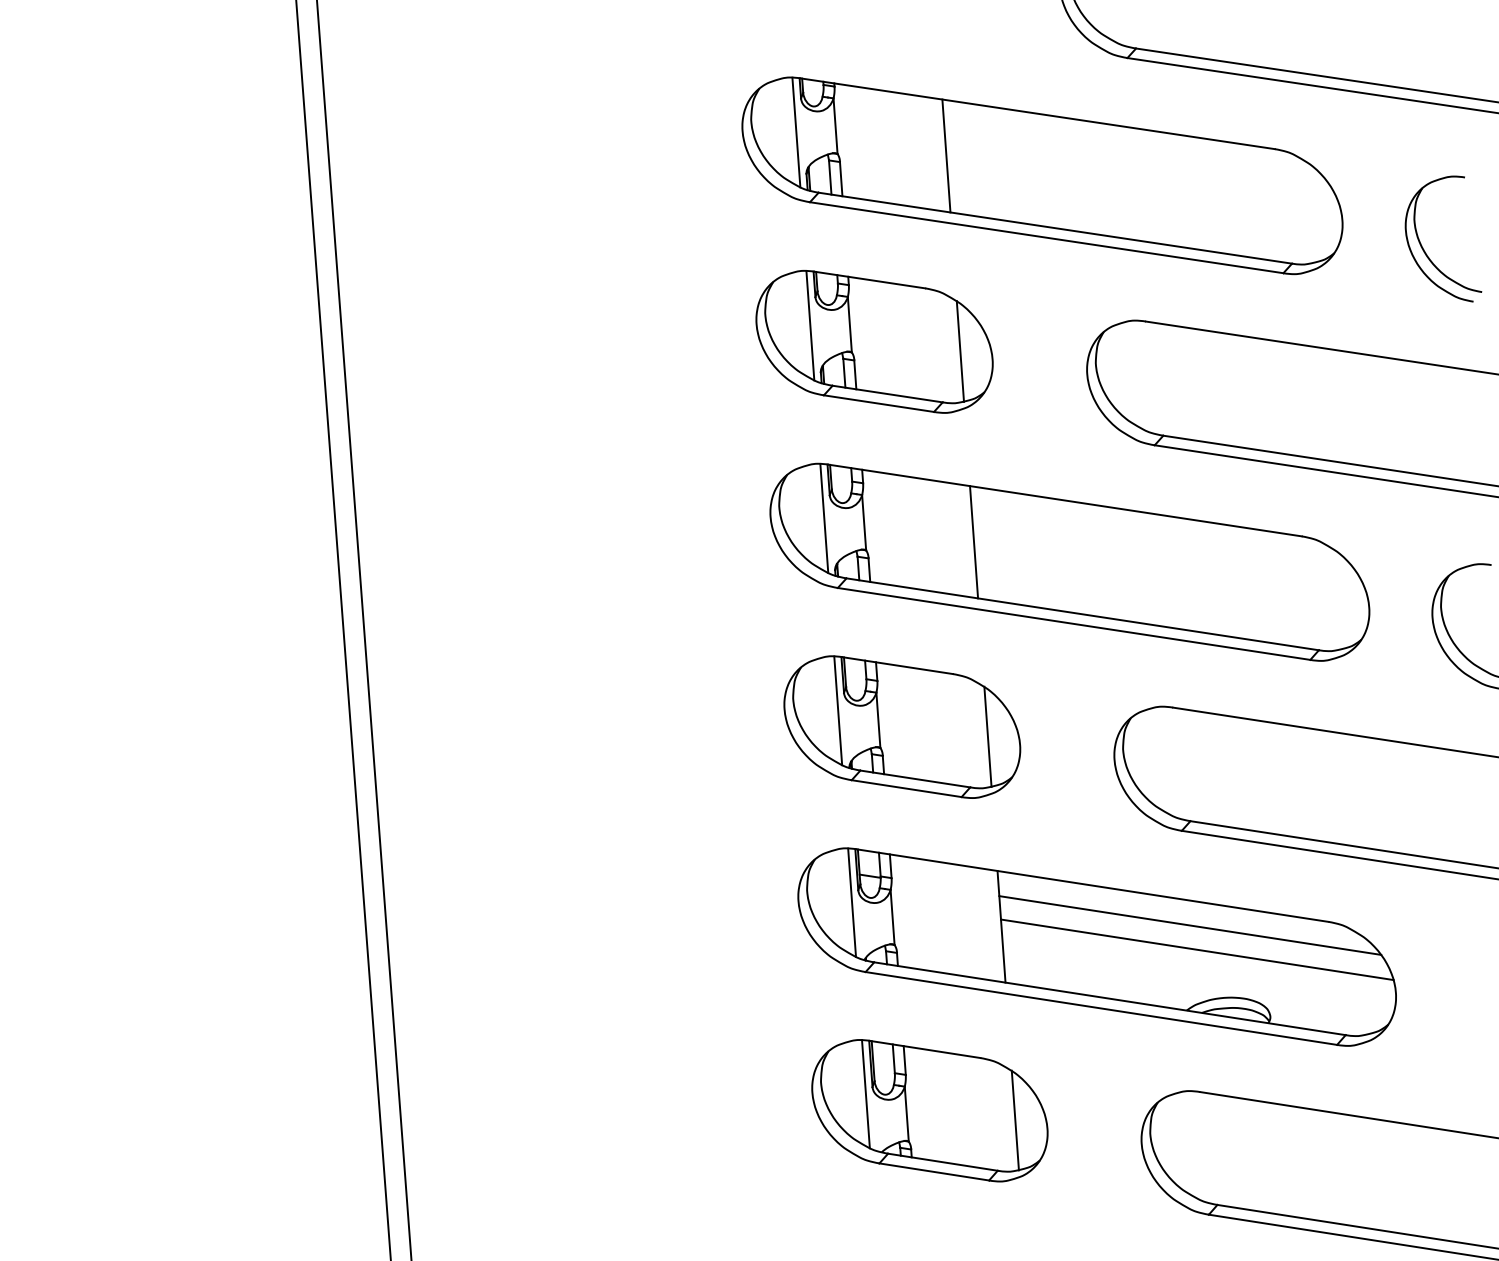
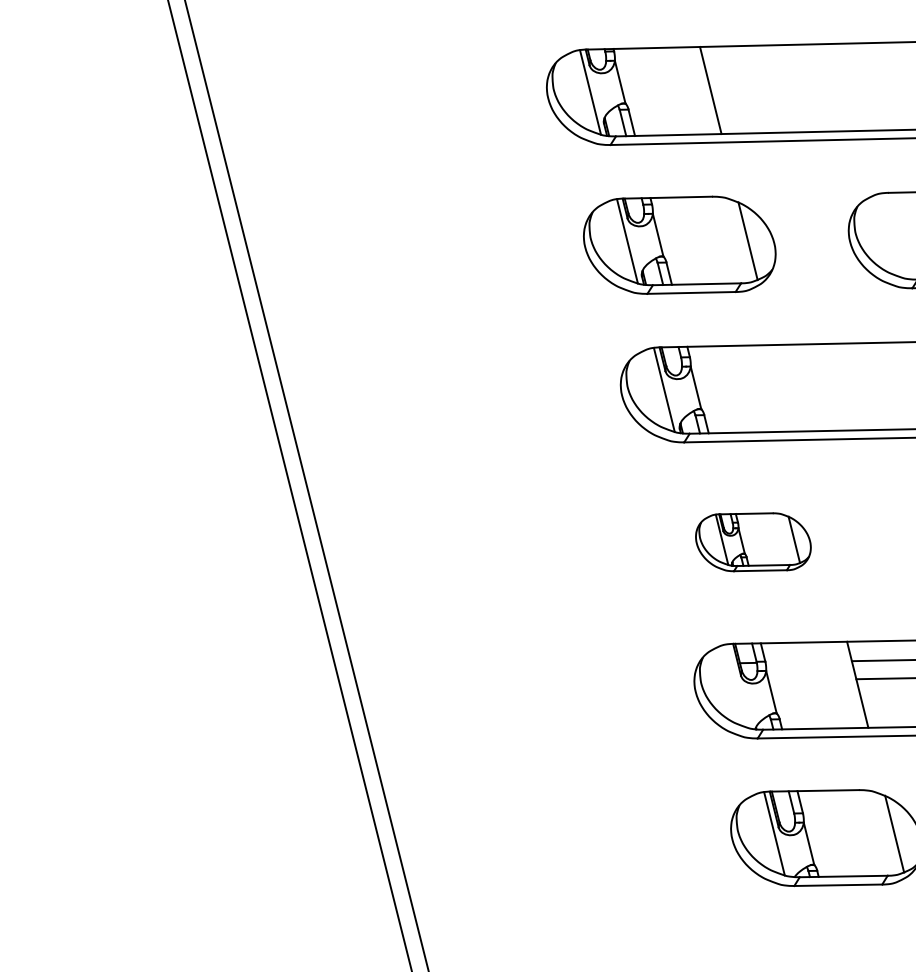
line: (974, 542) -> (784, 388), removed
part: (902, 726) -> (753, 541), size x0.6
line: (852, 902) -> (738, 685), removed

